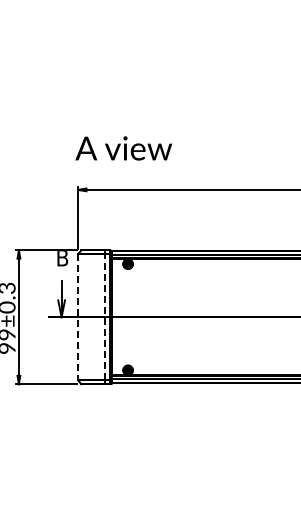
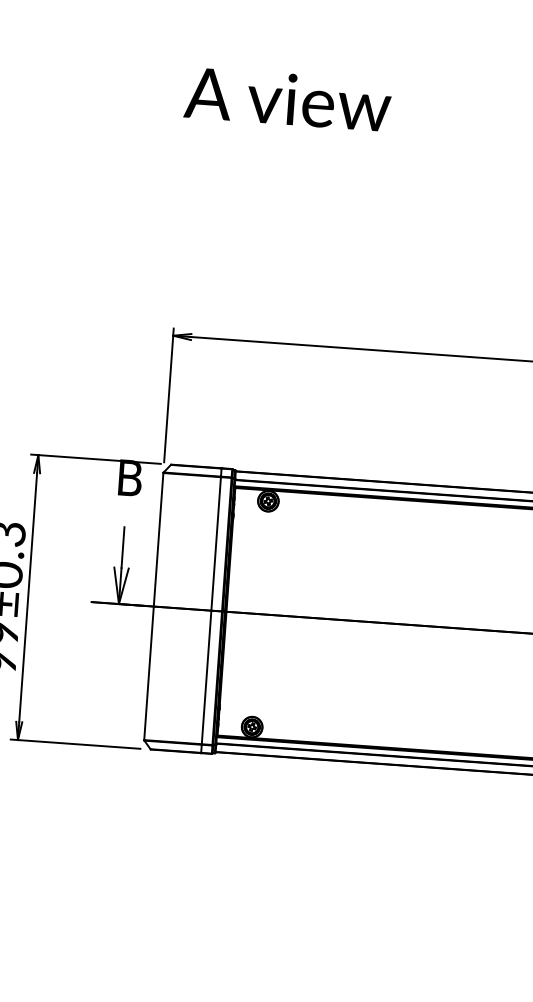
text: (123, 148) -> (287, 99), moved
line: (78, 317) -> (154, 607), dashed -> solid
line: (105, 317) -> (212, 611), dashed -> solid

